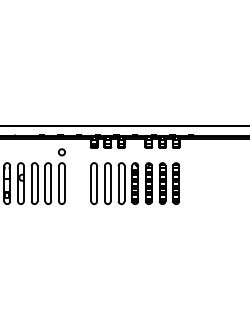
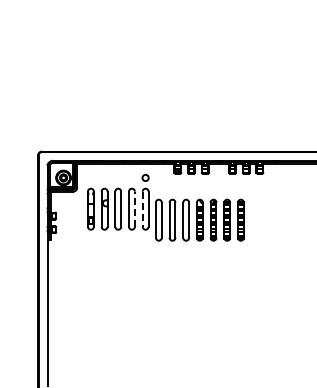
part: (134, 182) -> (199, 219), moved
line: (50, 183) -> (134, 209), solid -> dashed
line: (58, 183) -> (142, 209), solid -> dashed

